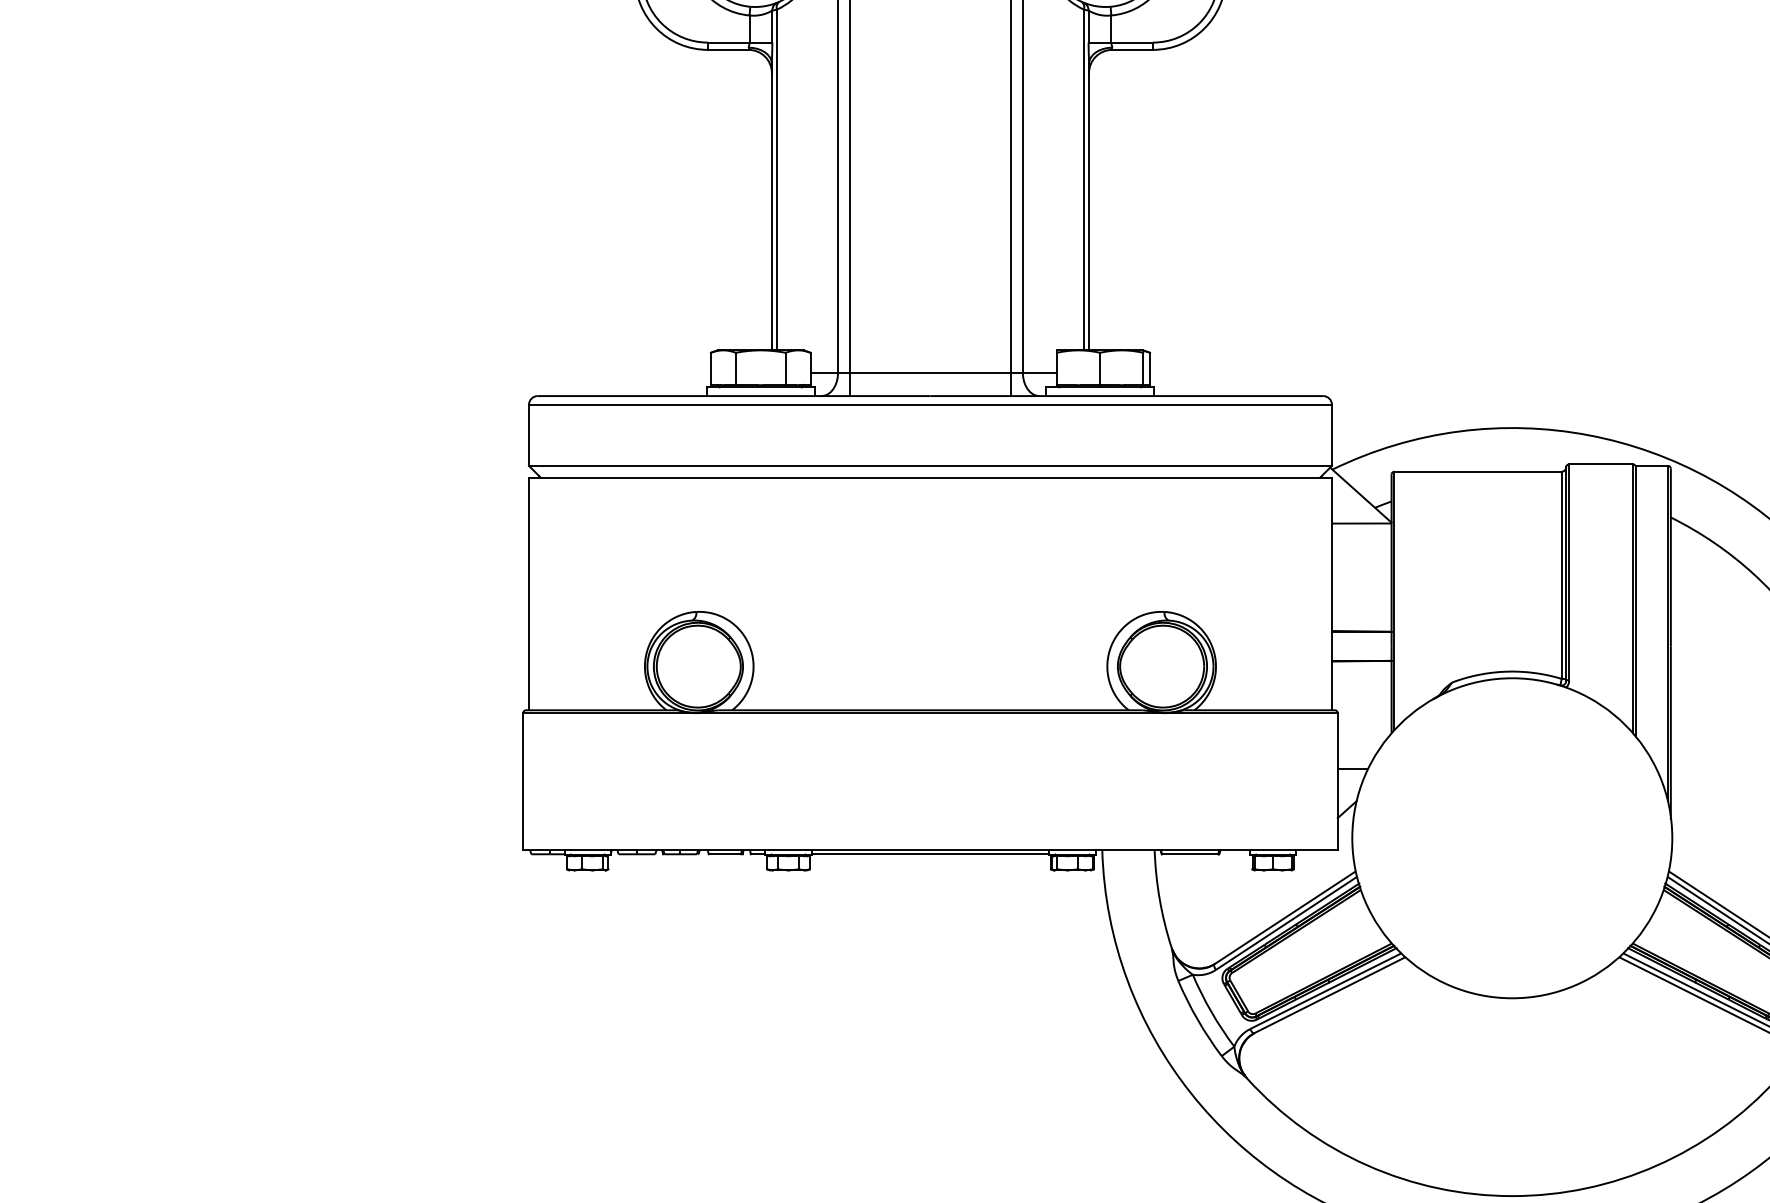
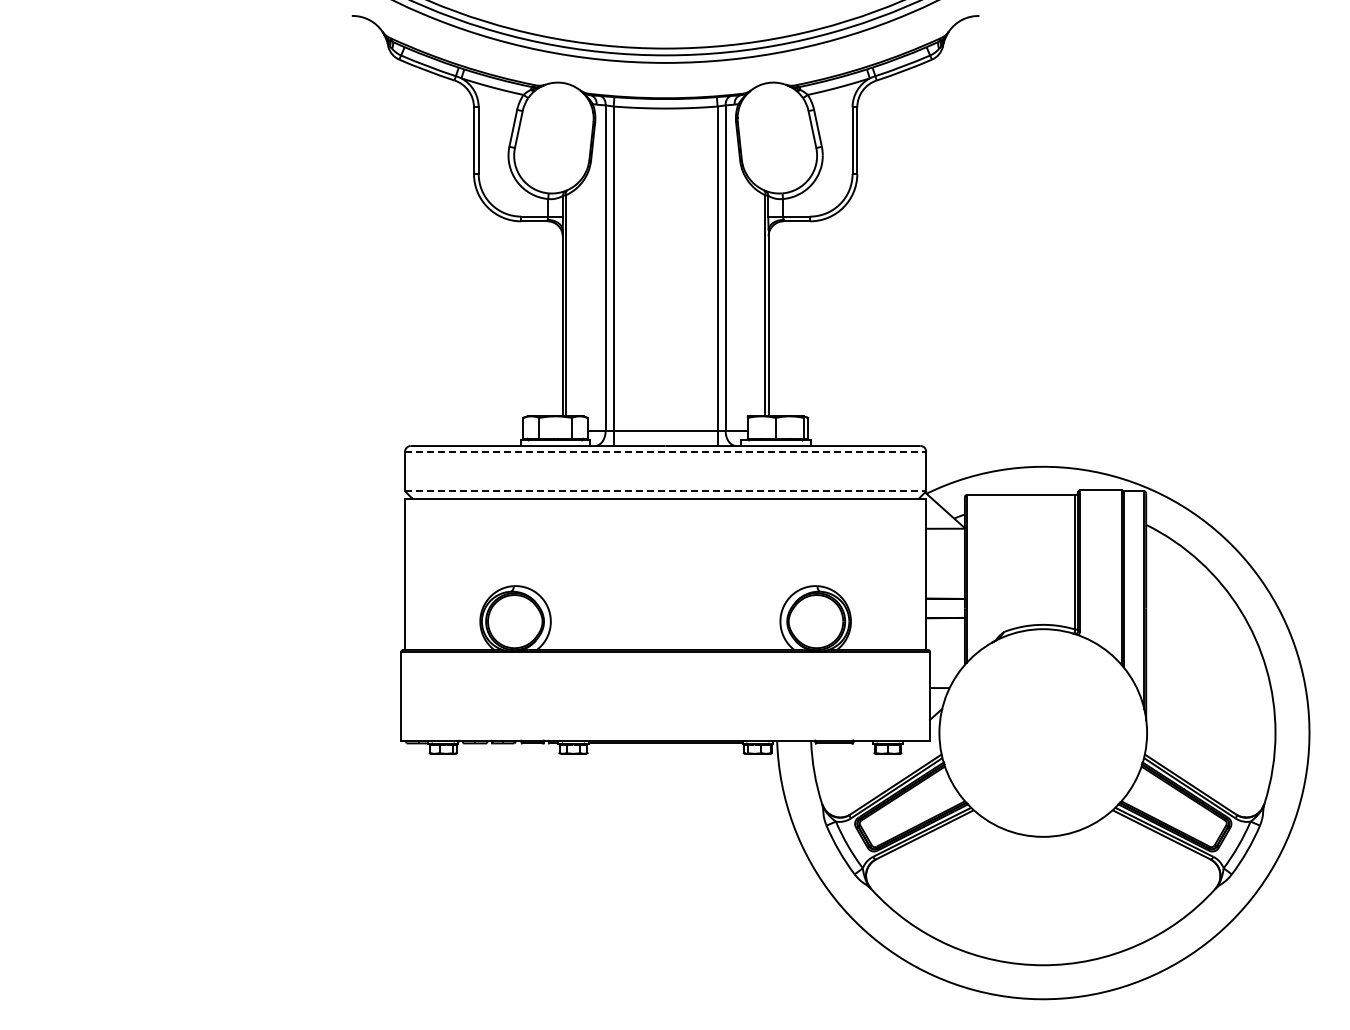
line: (930, 404) -> (665, 451), solid -> dashed
line: (930, 466) -> (665, 491), solid -> dashed

